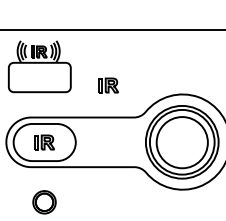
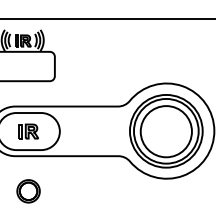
part: (108, 85) -> (92, 74), removed

